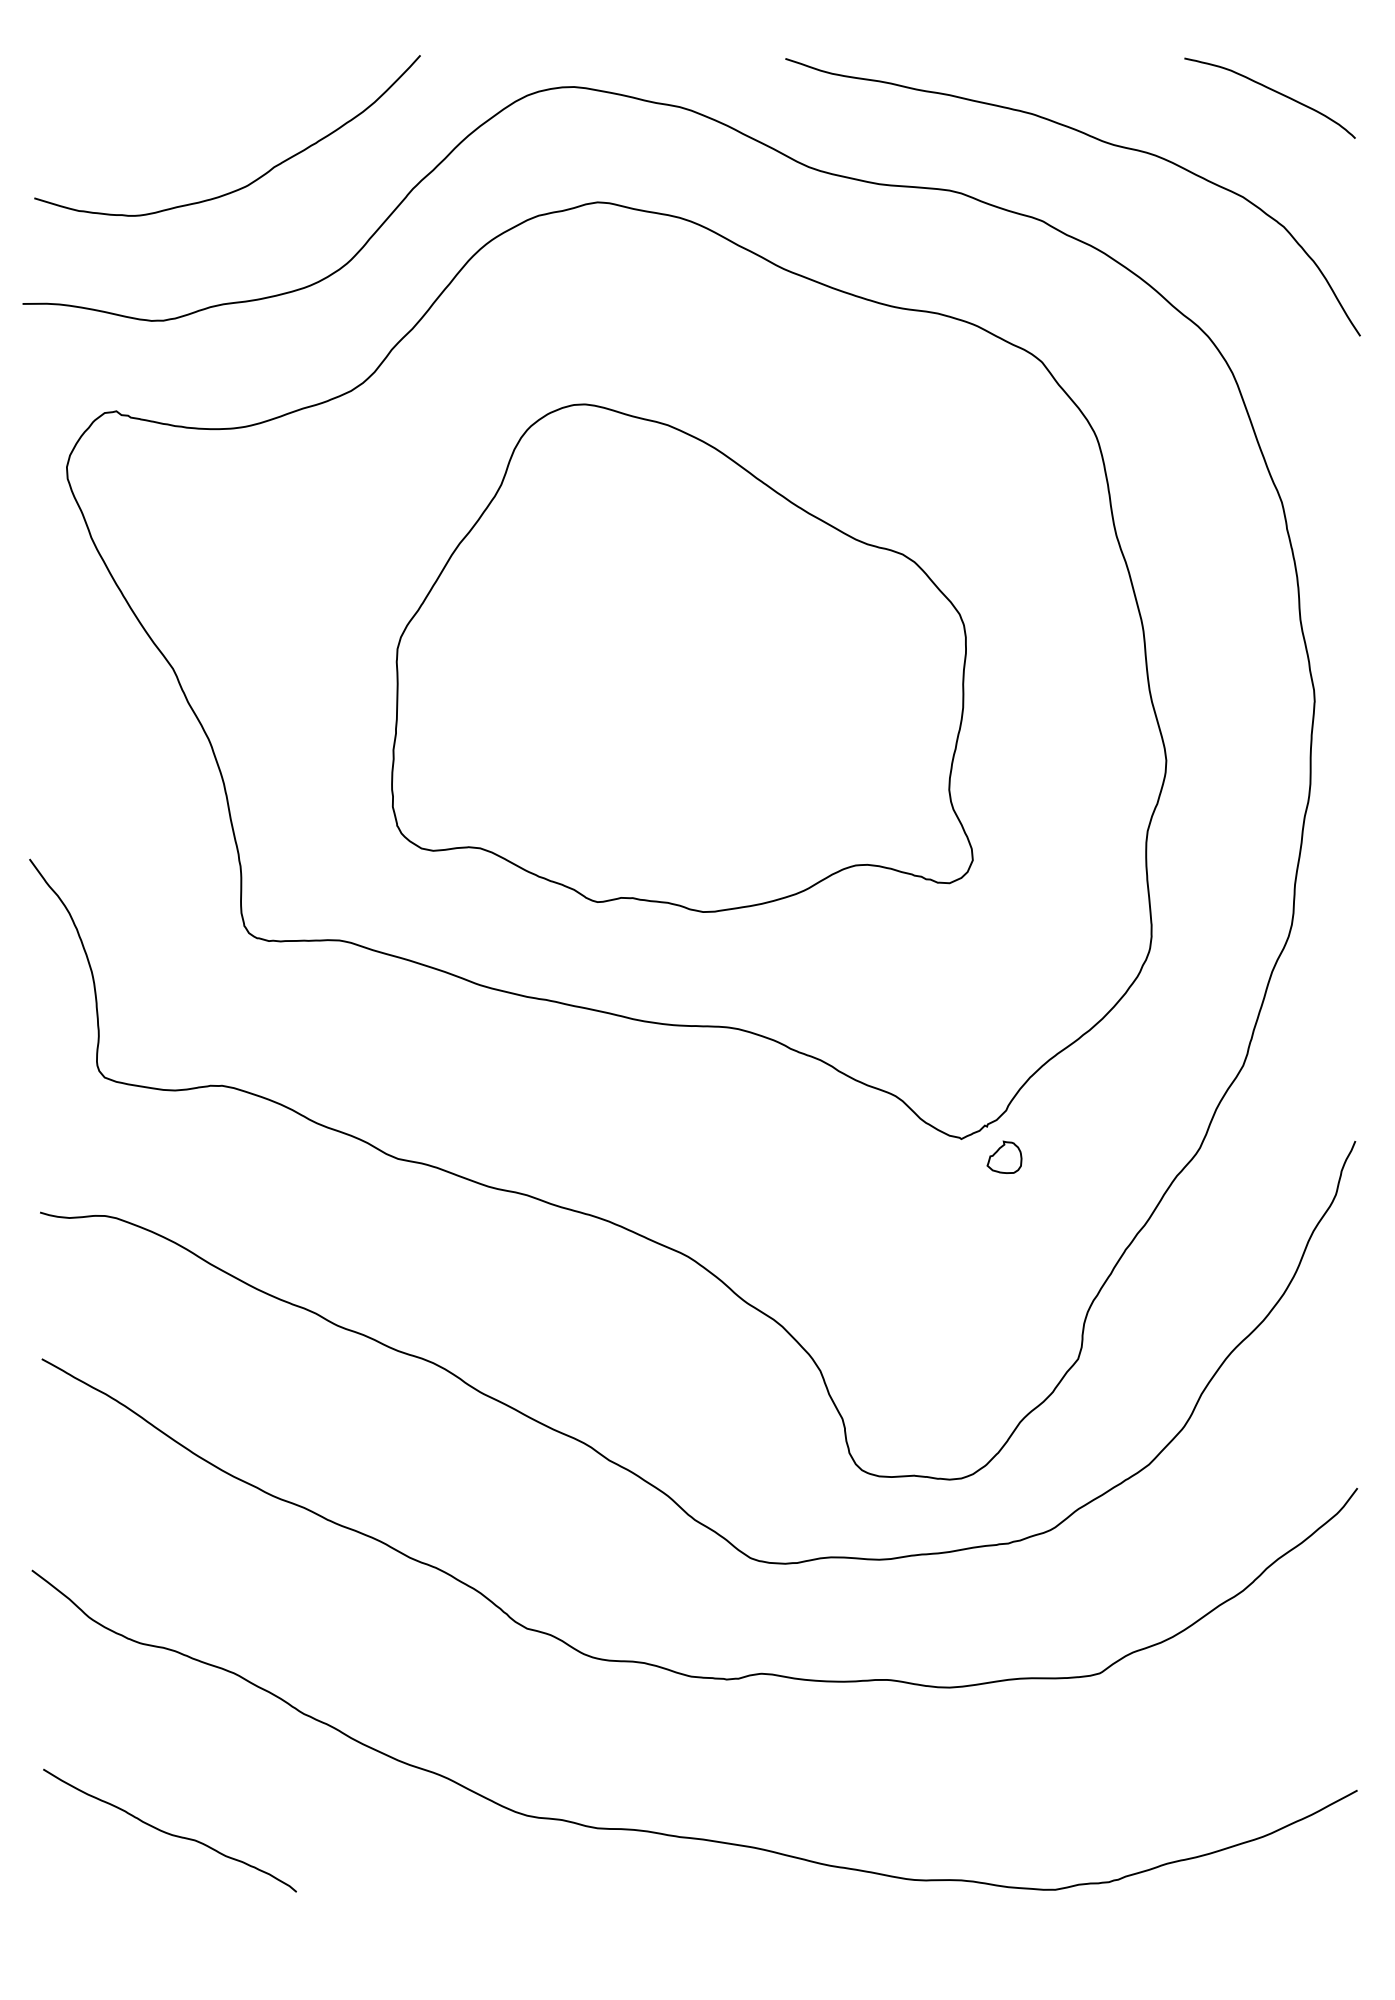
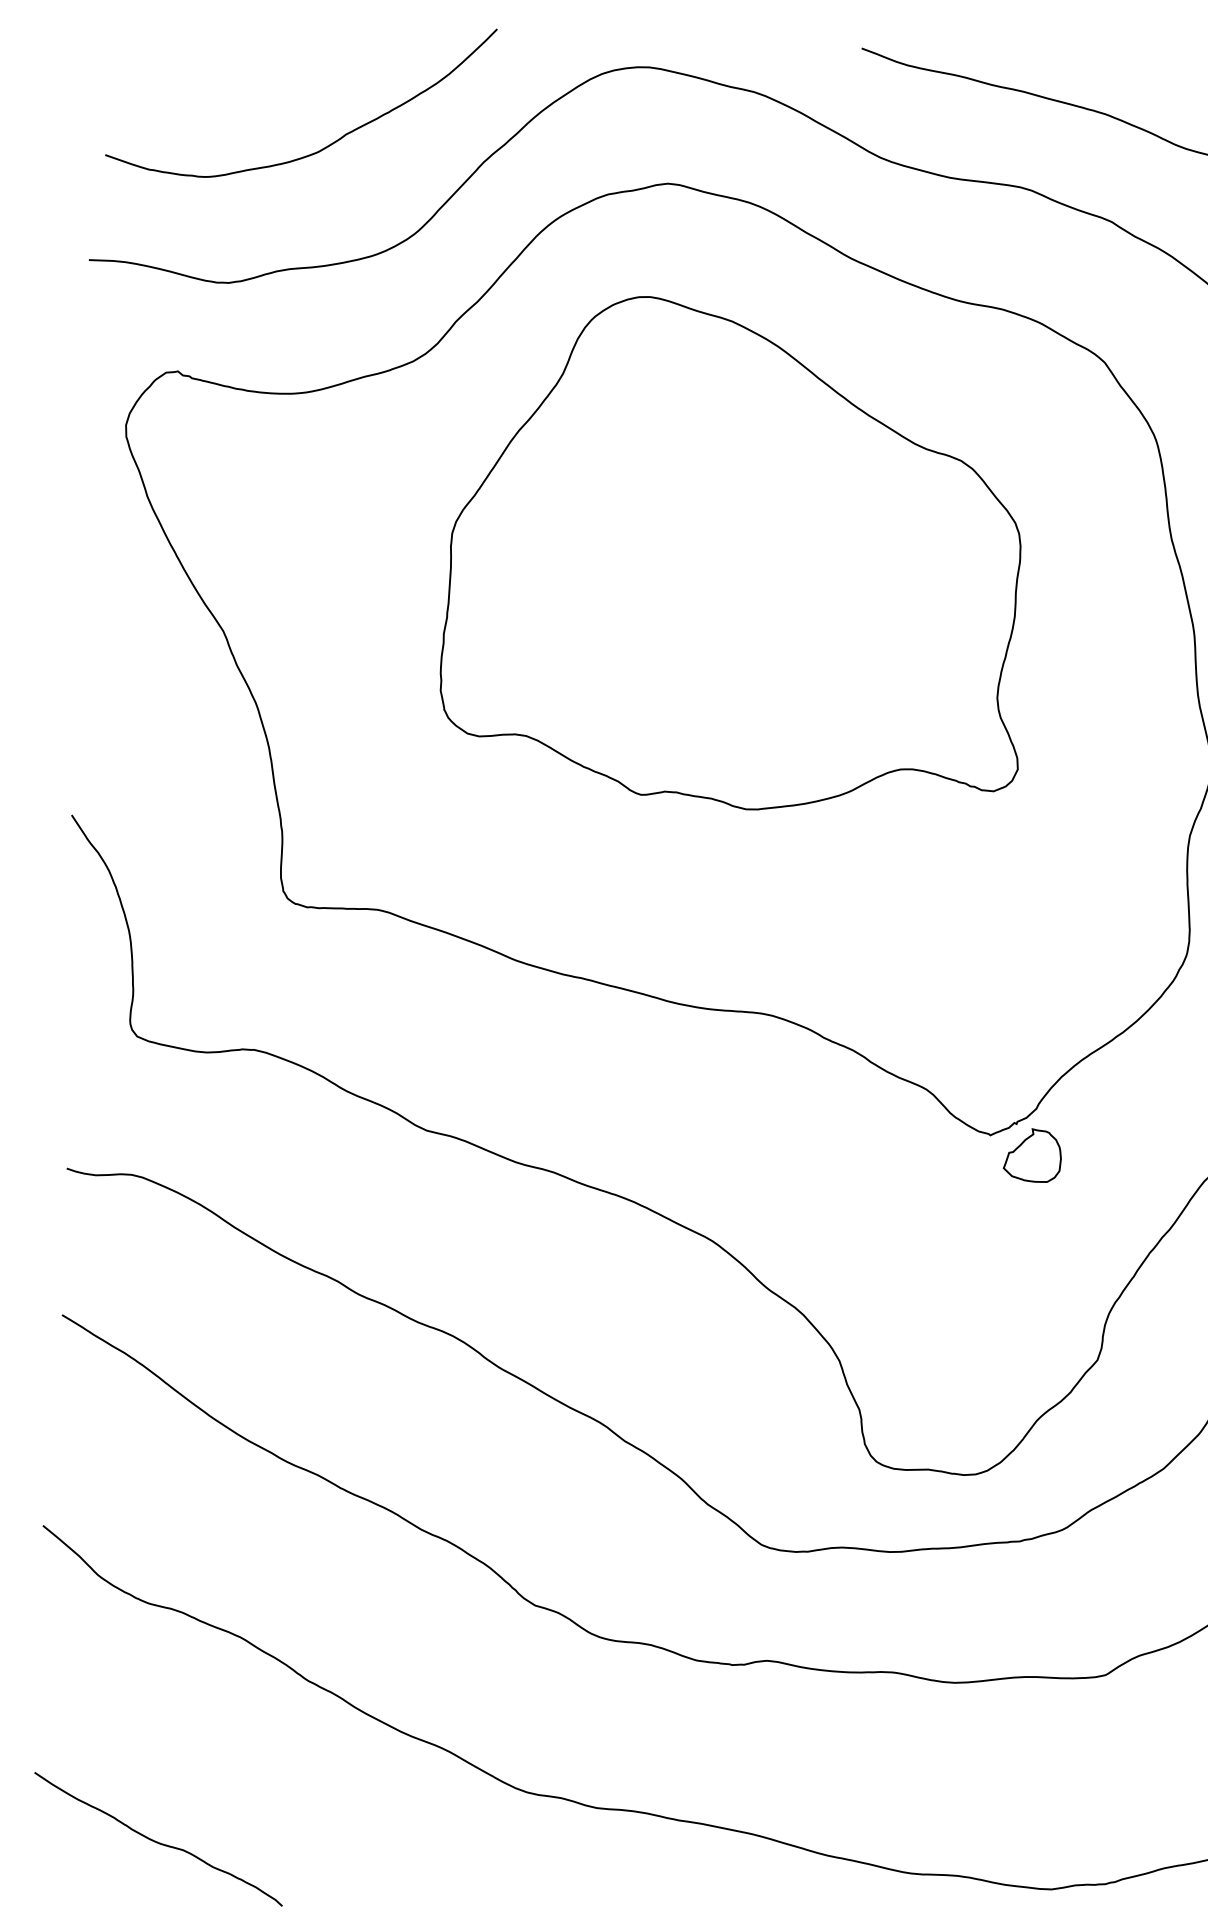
part: (682, 657) -> (736, 554), moved
part: (1004, 1157) -> (1032, 1155), size x1.67
curve: (168, 1832) -> (156, 1841), moved

